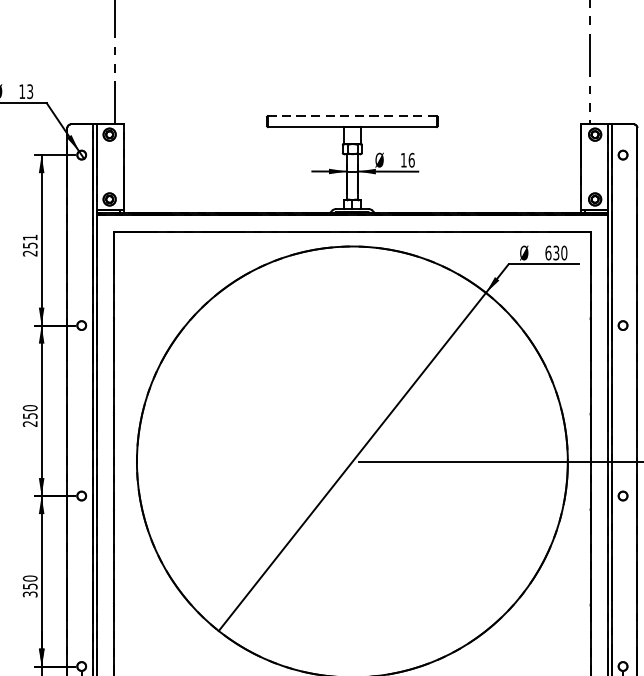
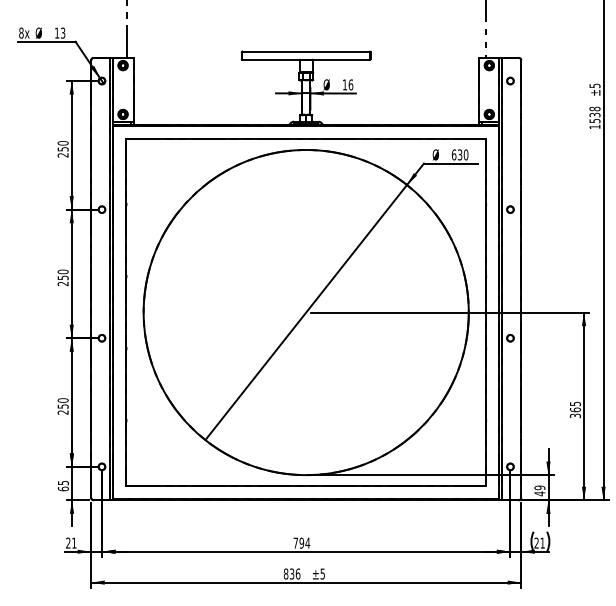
line: (352, 115) -> (306, 51), dashed -> solid
text: (29, 237) -> (62, 143), 251 -> 250
text: (30, 594) -> (63, 412), 350 -> 250

